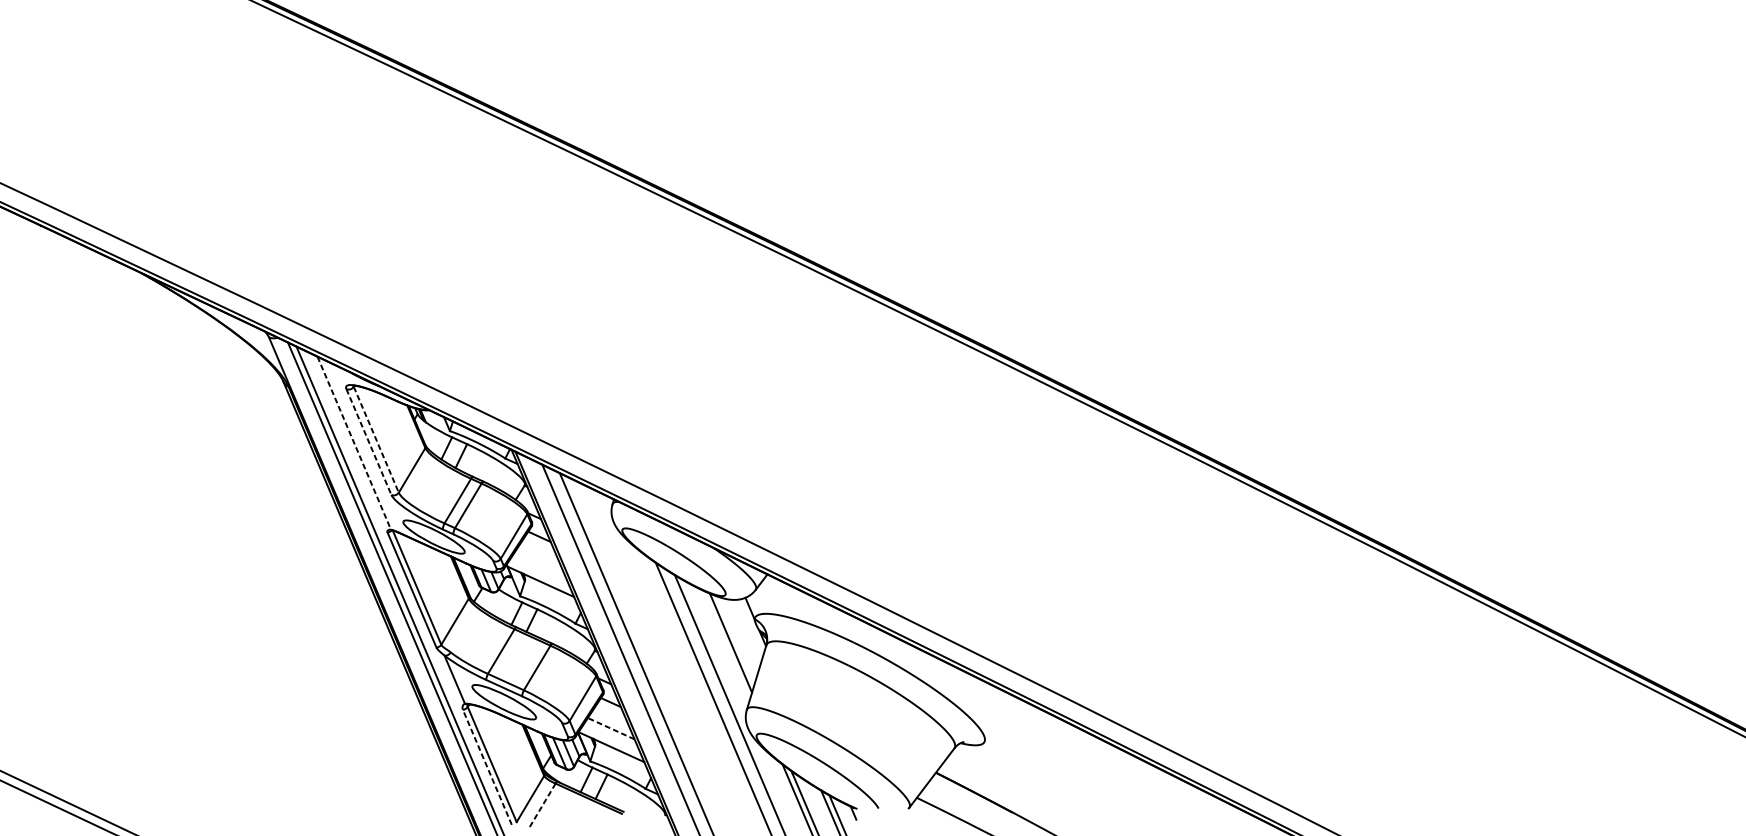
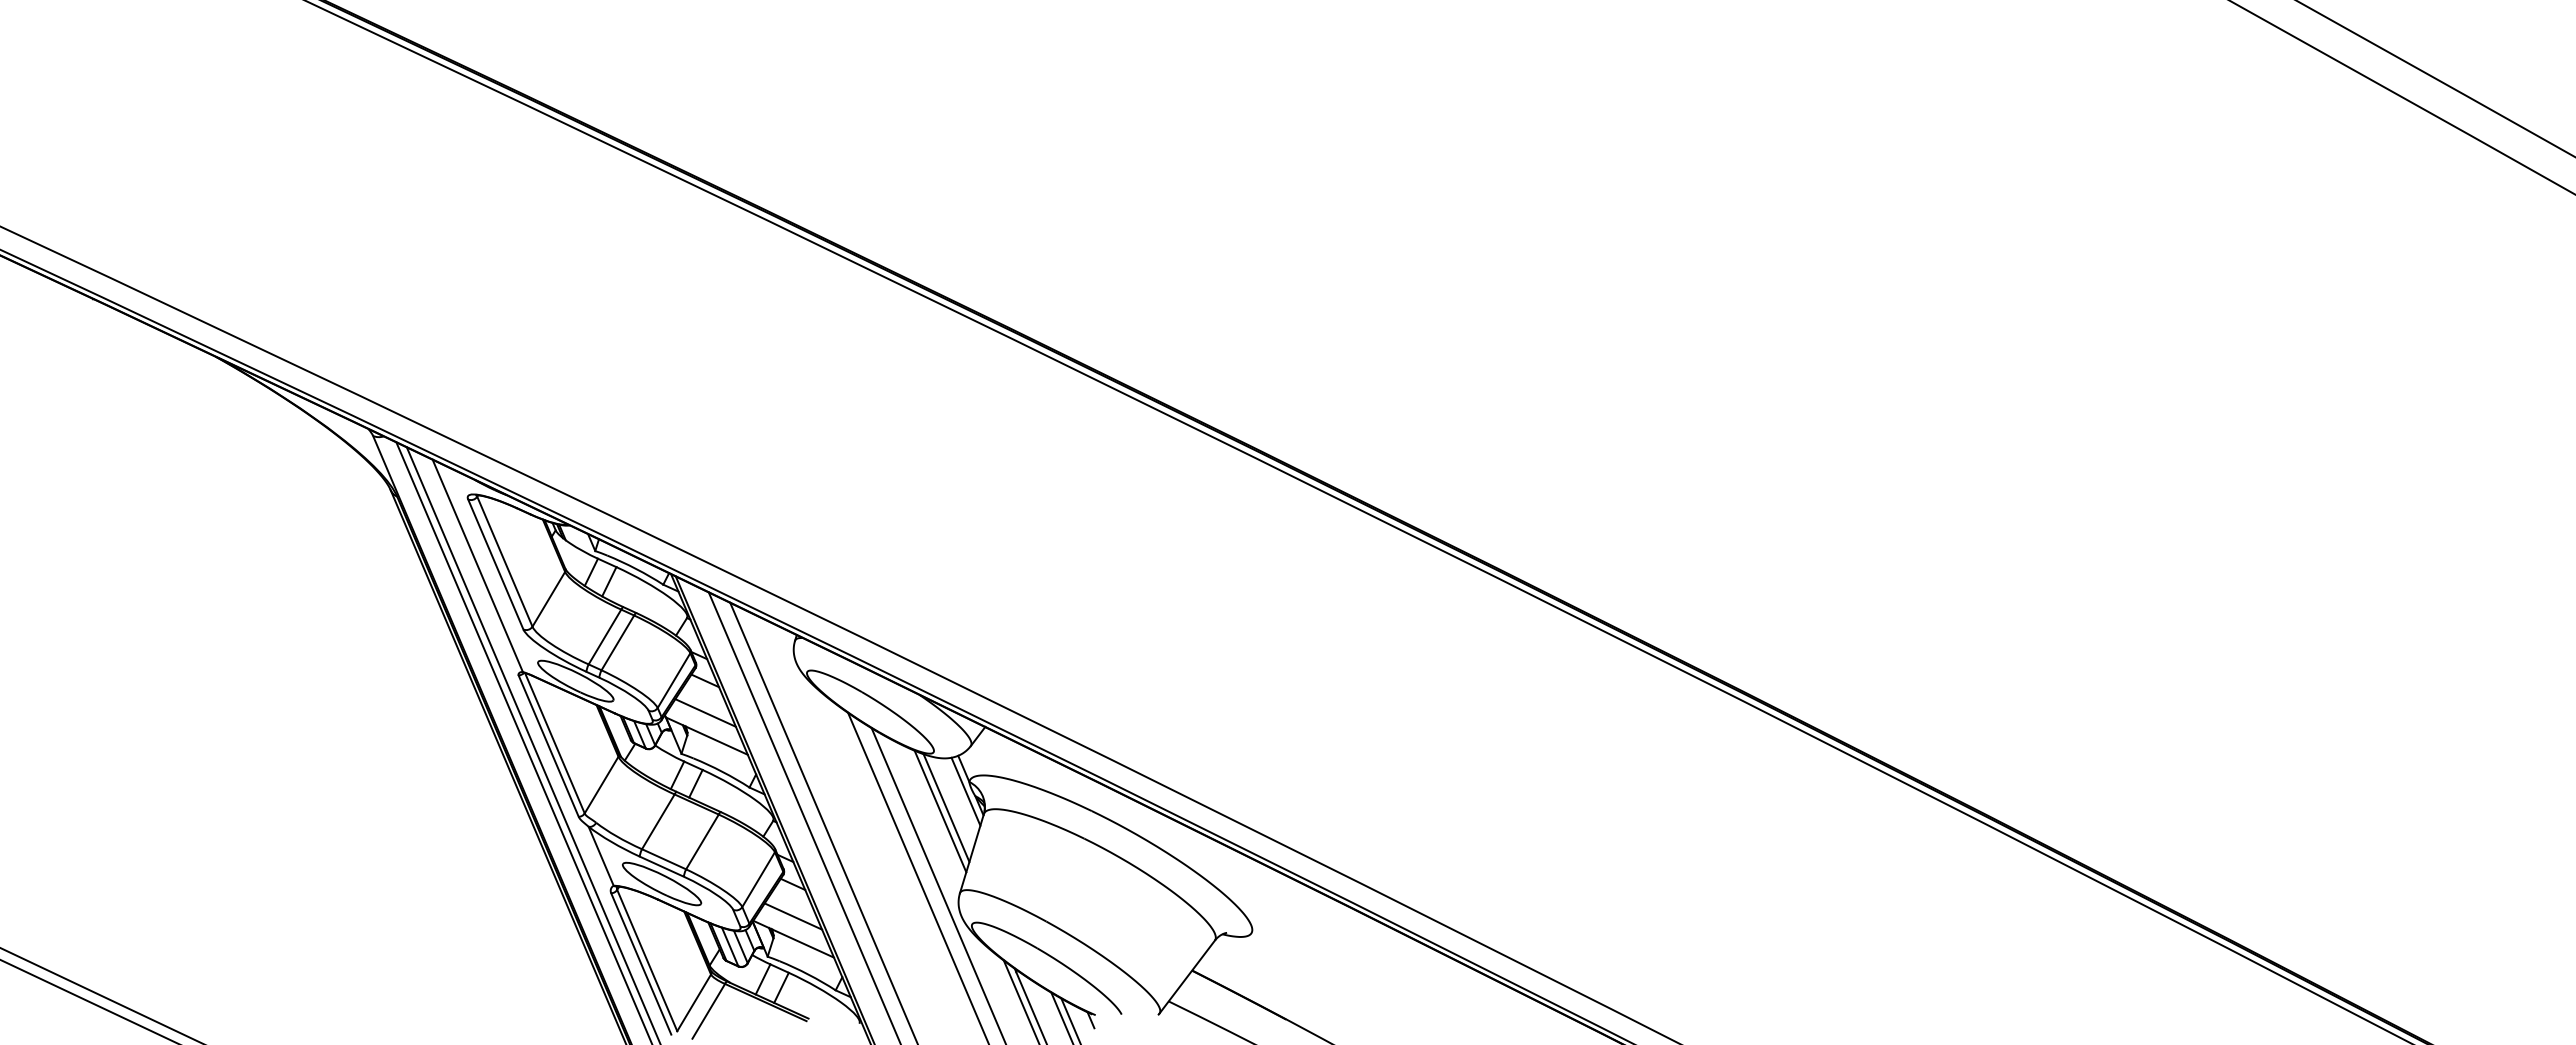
line: (376, 439) -> (504, 561), dashed -> solid
line: (368, 442) -> (495, 564), dashed -> solid
line: (354, 443) -> (477, 566), dashed -> solid
line: (539, 562) -> (705, 712), added
line: (751, 626) -> (965, 791), added
line: (735, 639) -> (946, 807), added
line: (611, 728) -> (793, 916), dashed -> solid
line: (487, 766) -> (641, 963), dashed -> solid
line: (542, 806) -> (708, 1011), dashed -> solid

